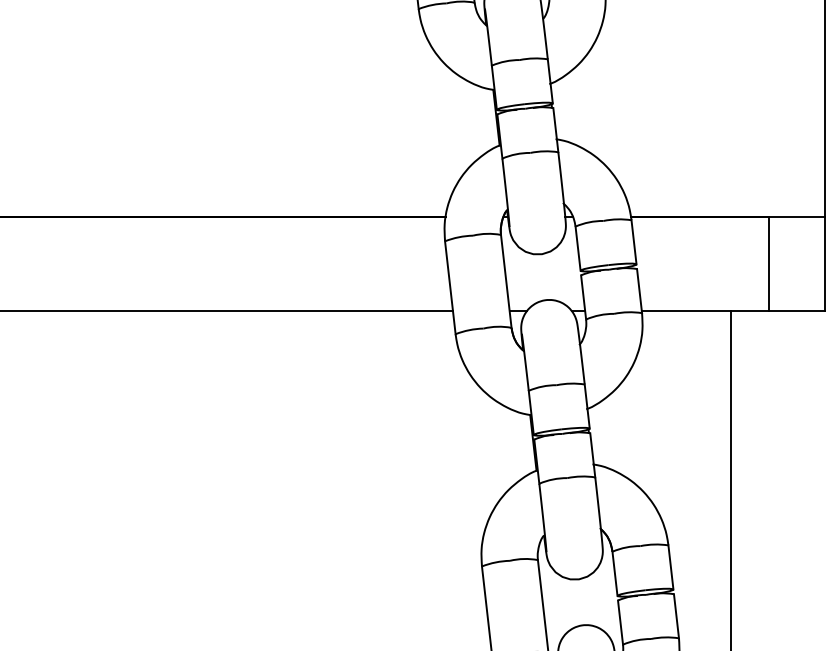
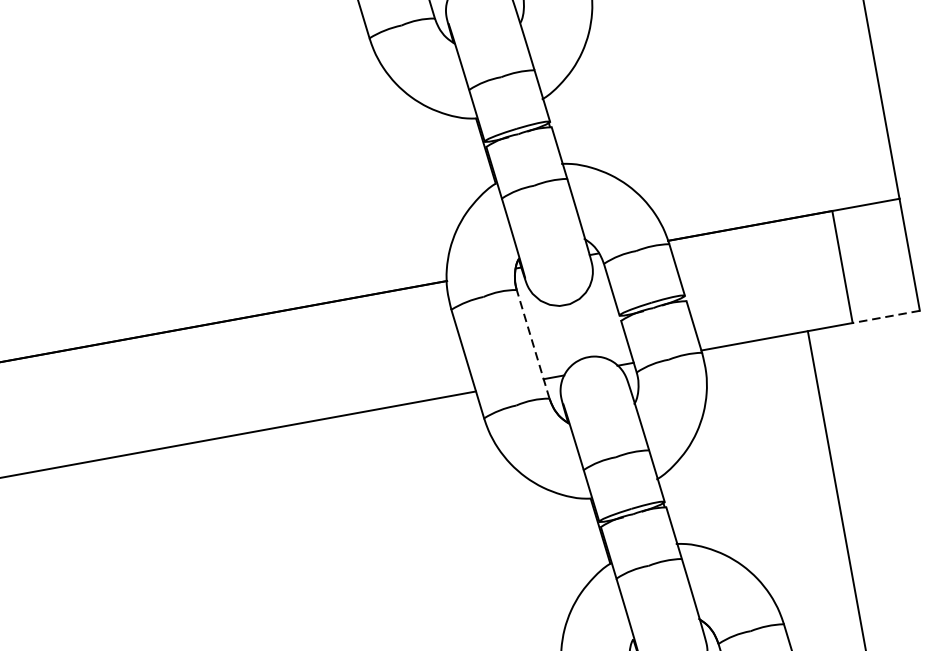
line: (506, 281) -> (533, 344), solid -> dashed
line: (796, 311) -> (886, 317), solid -> dashed

